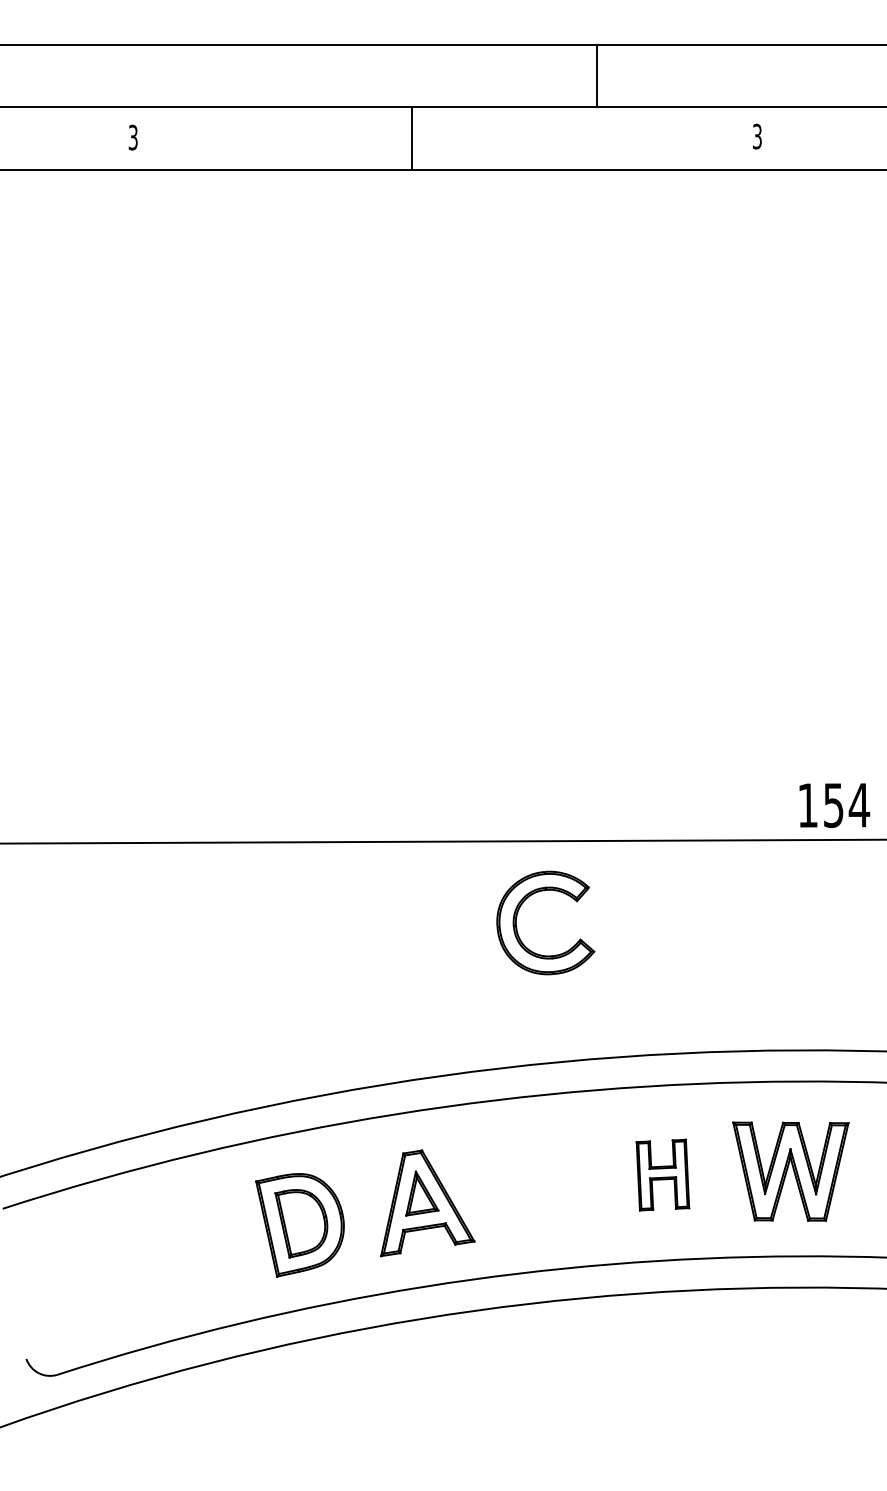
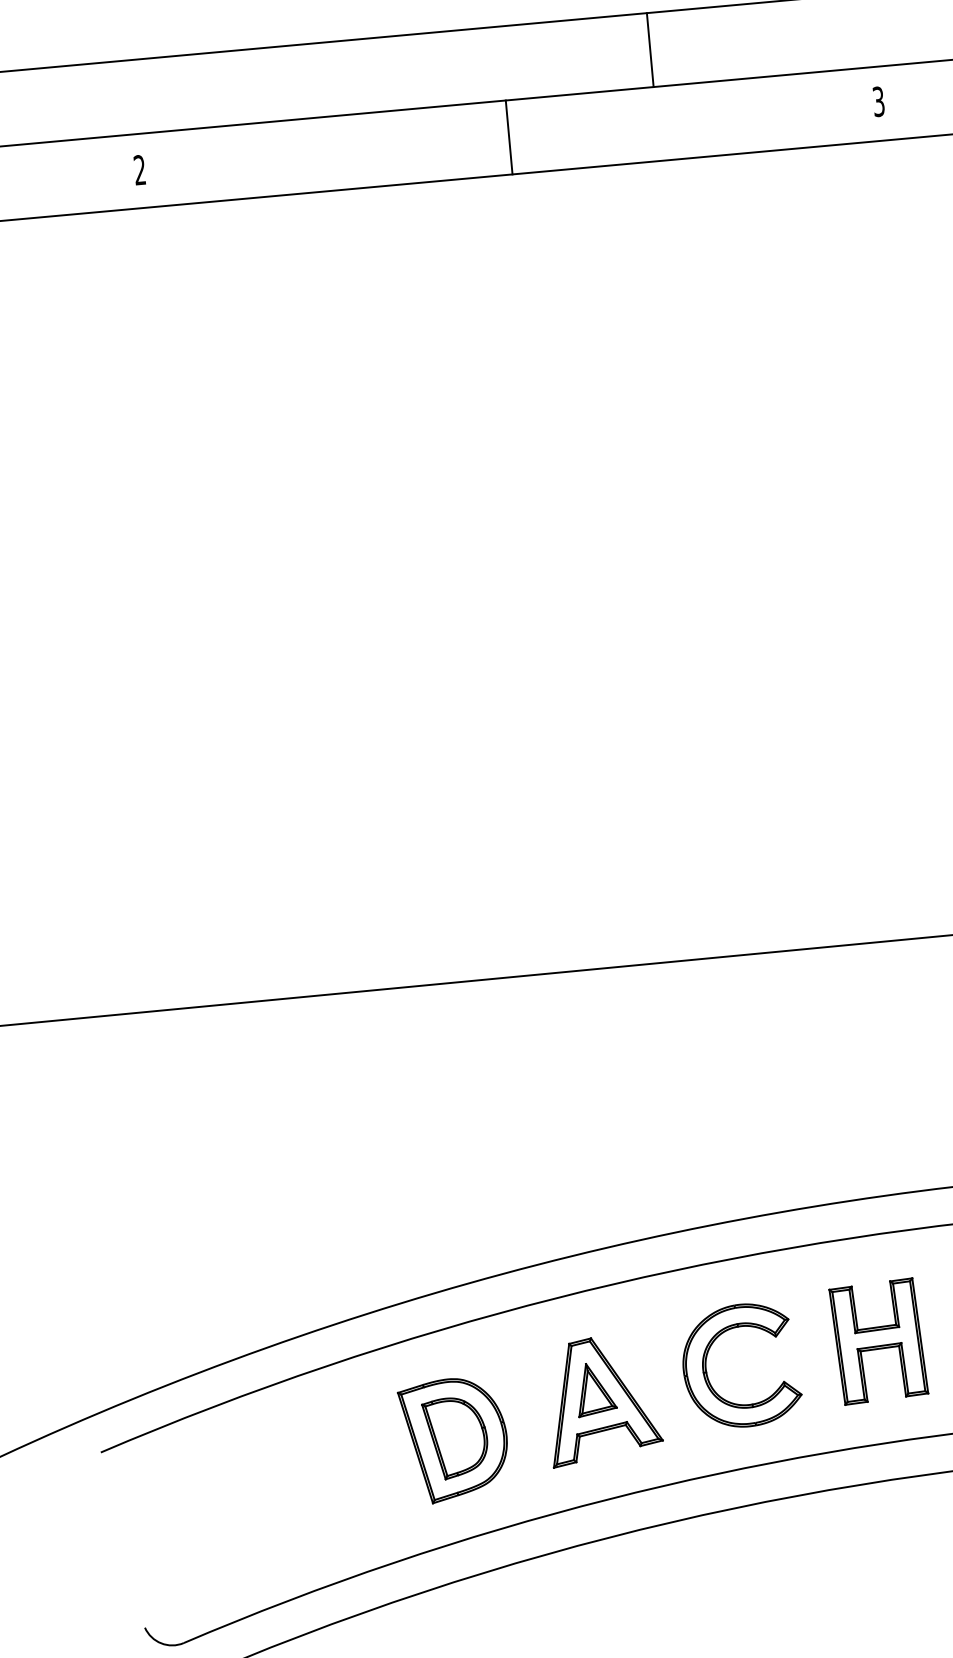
line: (596, 75) -> (649, 49), moved
text: (132, 137) -> (139, 170), 3 -> 2
line: (412, 138) -> (509, 137), moved
part: (517, 917) -> (707, 1362), moved
part: (662, 1174) -> (878, 1340), size x1.43

